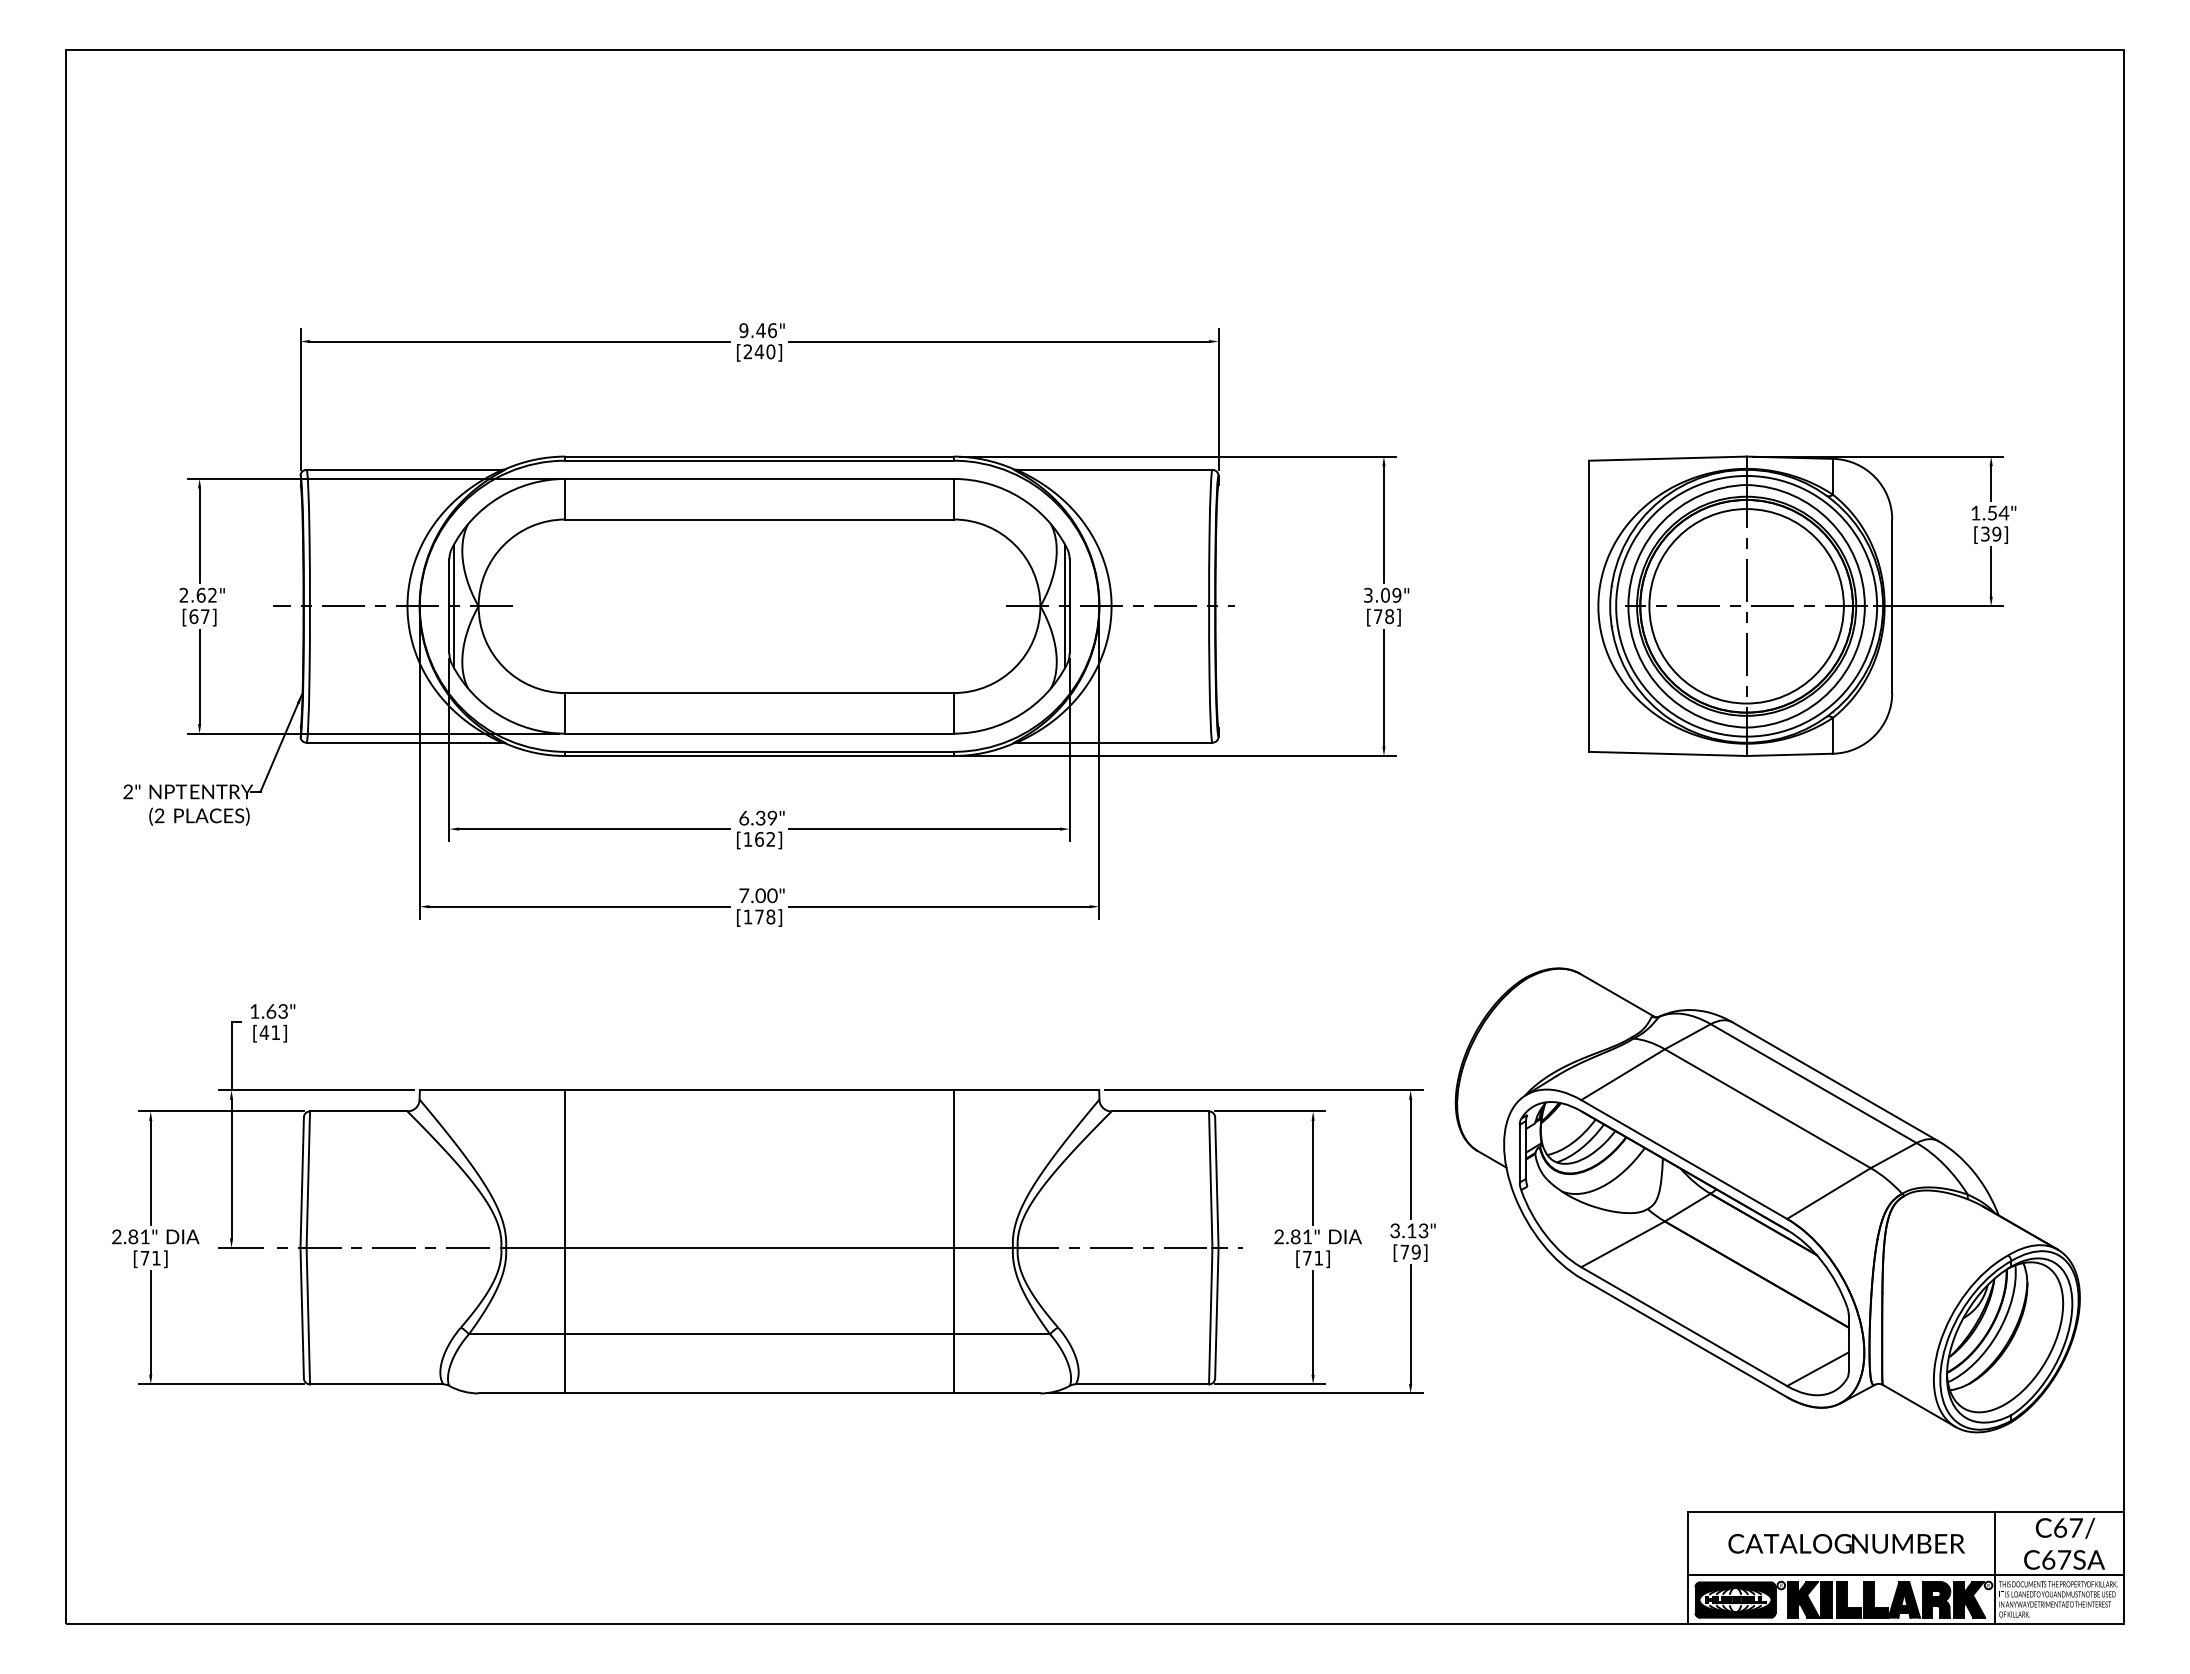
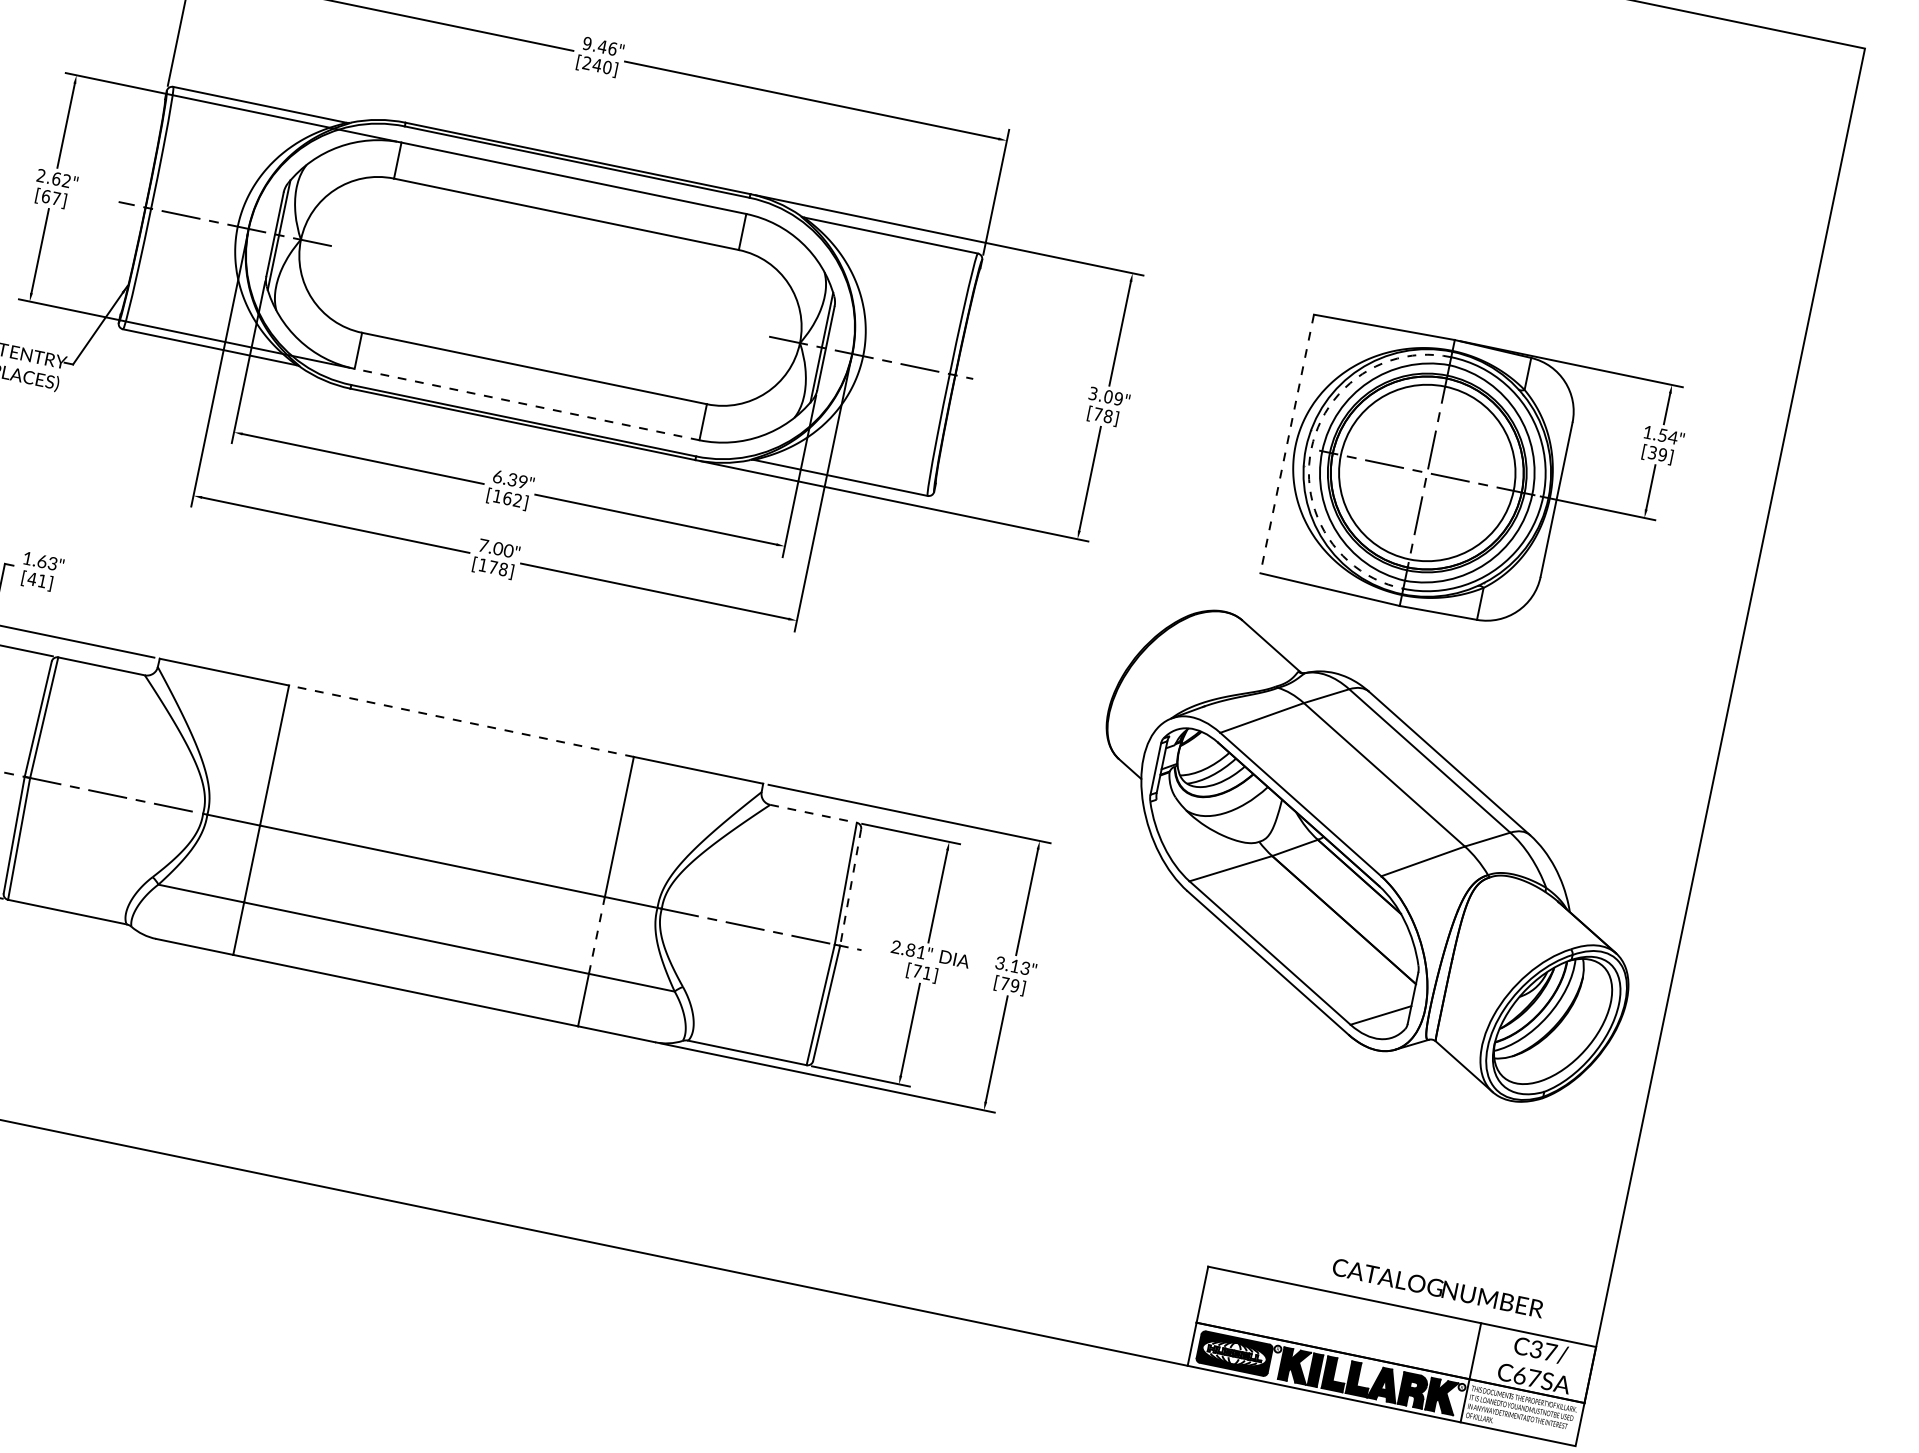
line: (1588, 606) -> (1286, 444), solid -> dashed
arc: (1616, 606) -> (1311, 449), solid -> dashed
line: (759, 733) -> (527, 404), solid -> dashed
line: (759, 1090) -> (461, 721), solid -> dashed
line: (1160, 1111) -> (813, 813), solid -> dashed
line: (1216, 1183) -> (850, 888), solid -> dashed
part: (1767, 1200) -> (1367, 856), moved
line: (953, 1290) -> (596, 934), solid -> dashed
text: (2060, 1527) -> (1536, 1348), C67/ -> C37/
text: (1846, 1543) -> (1438, 1287), moved

